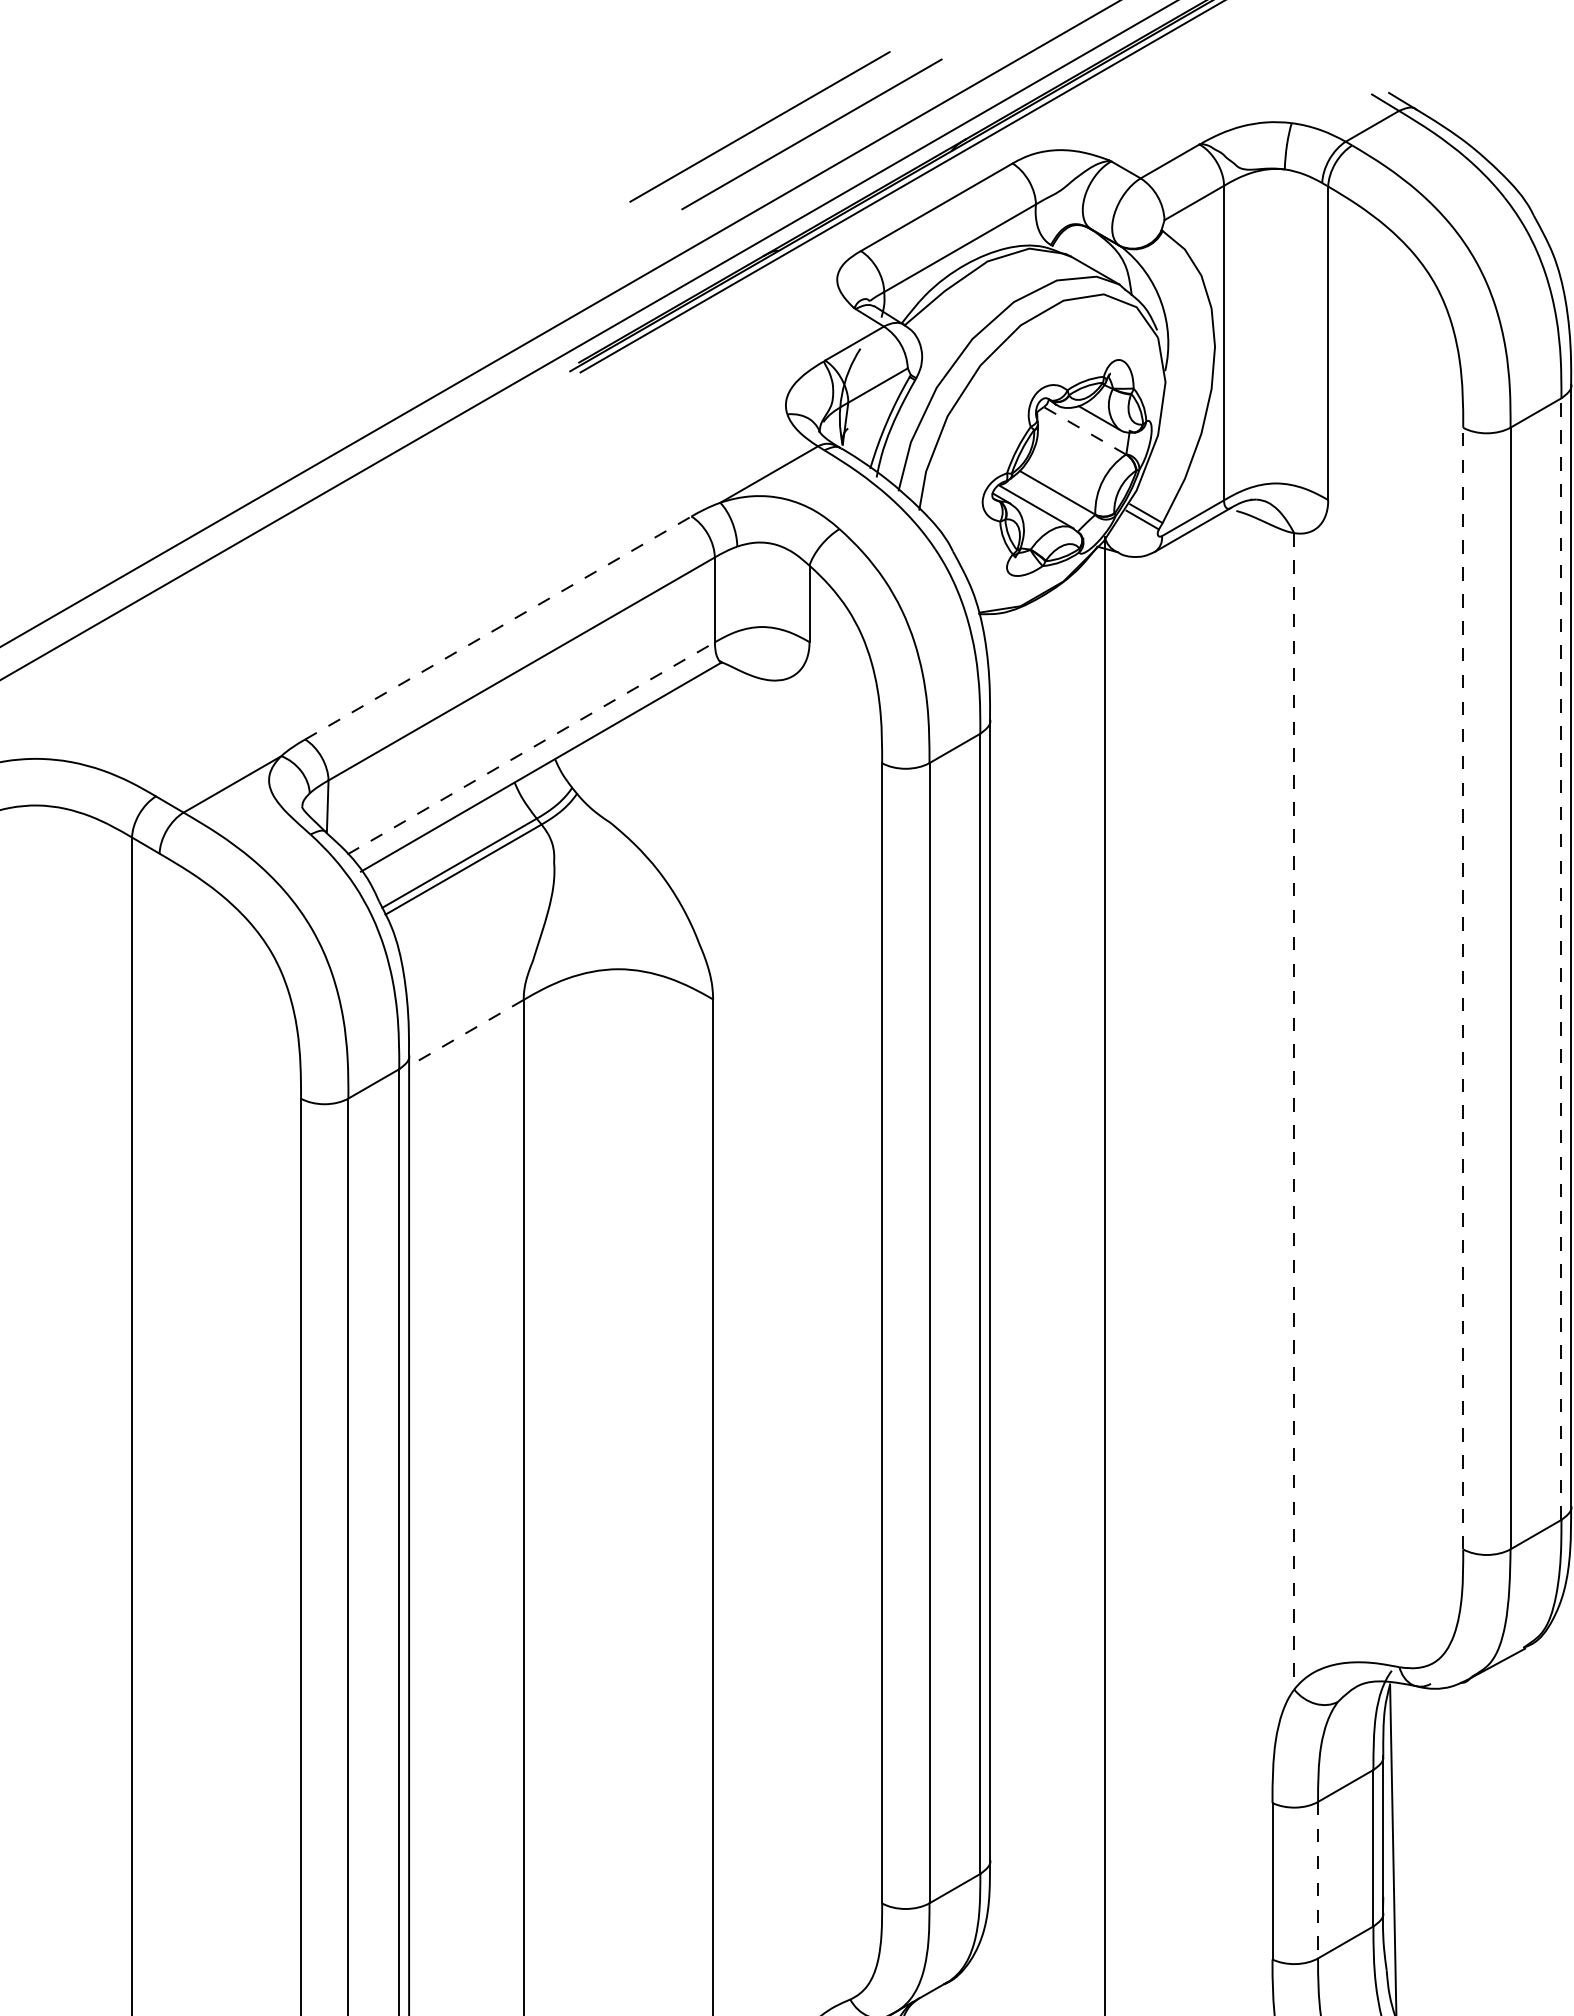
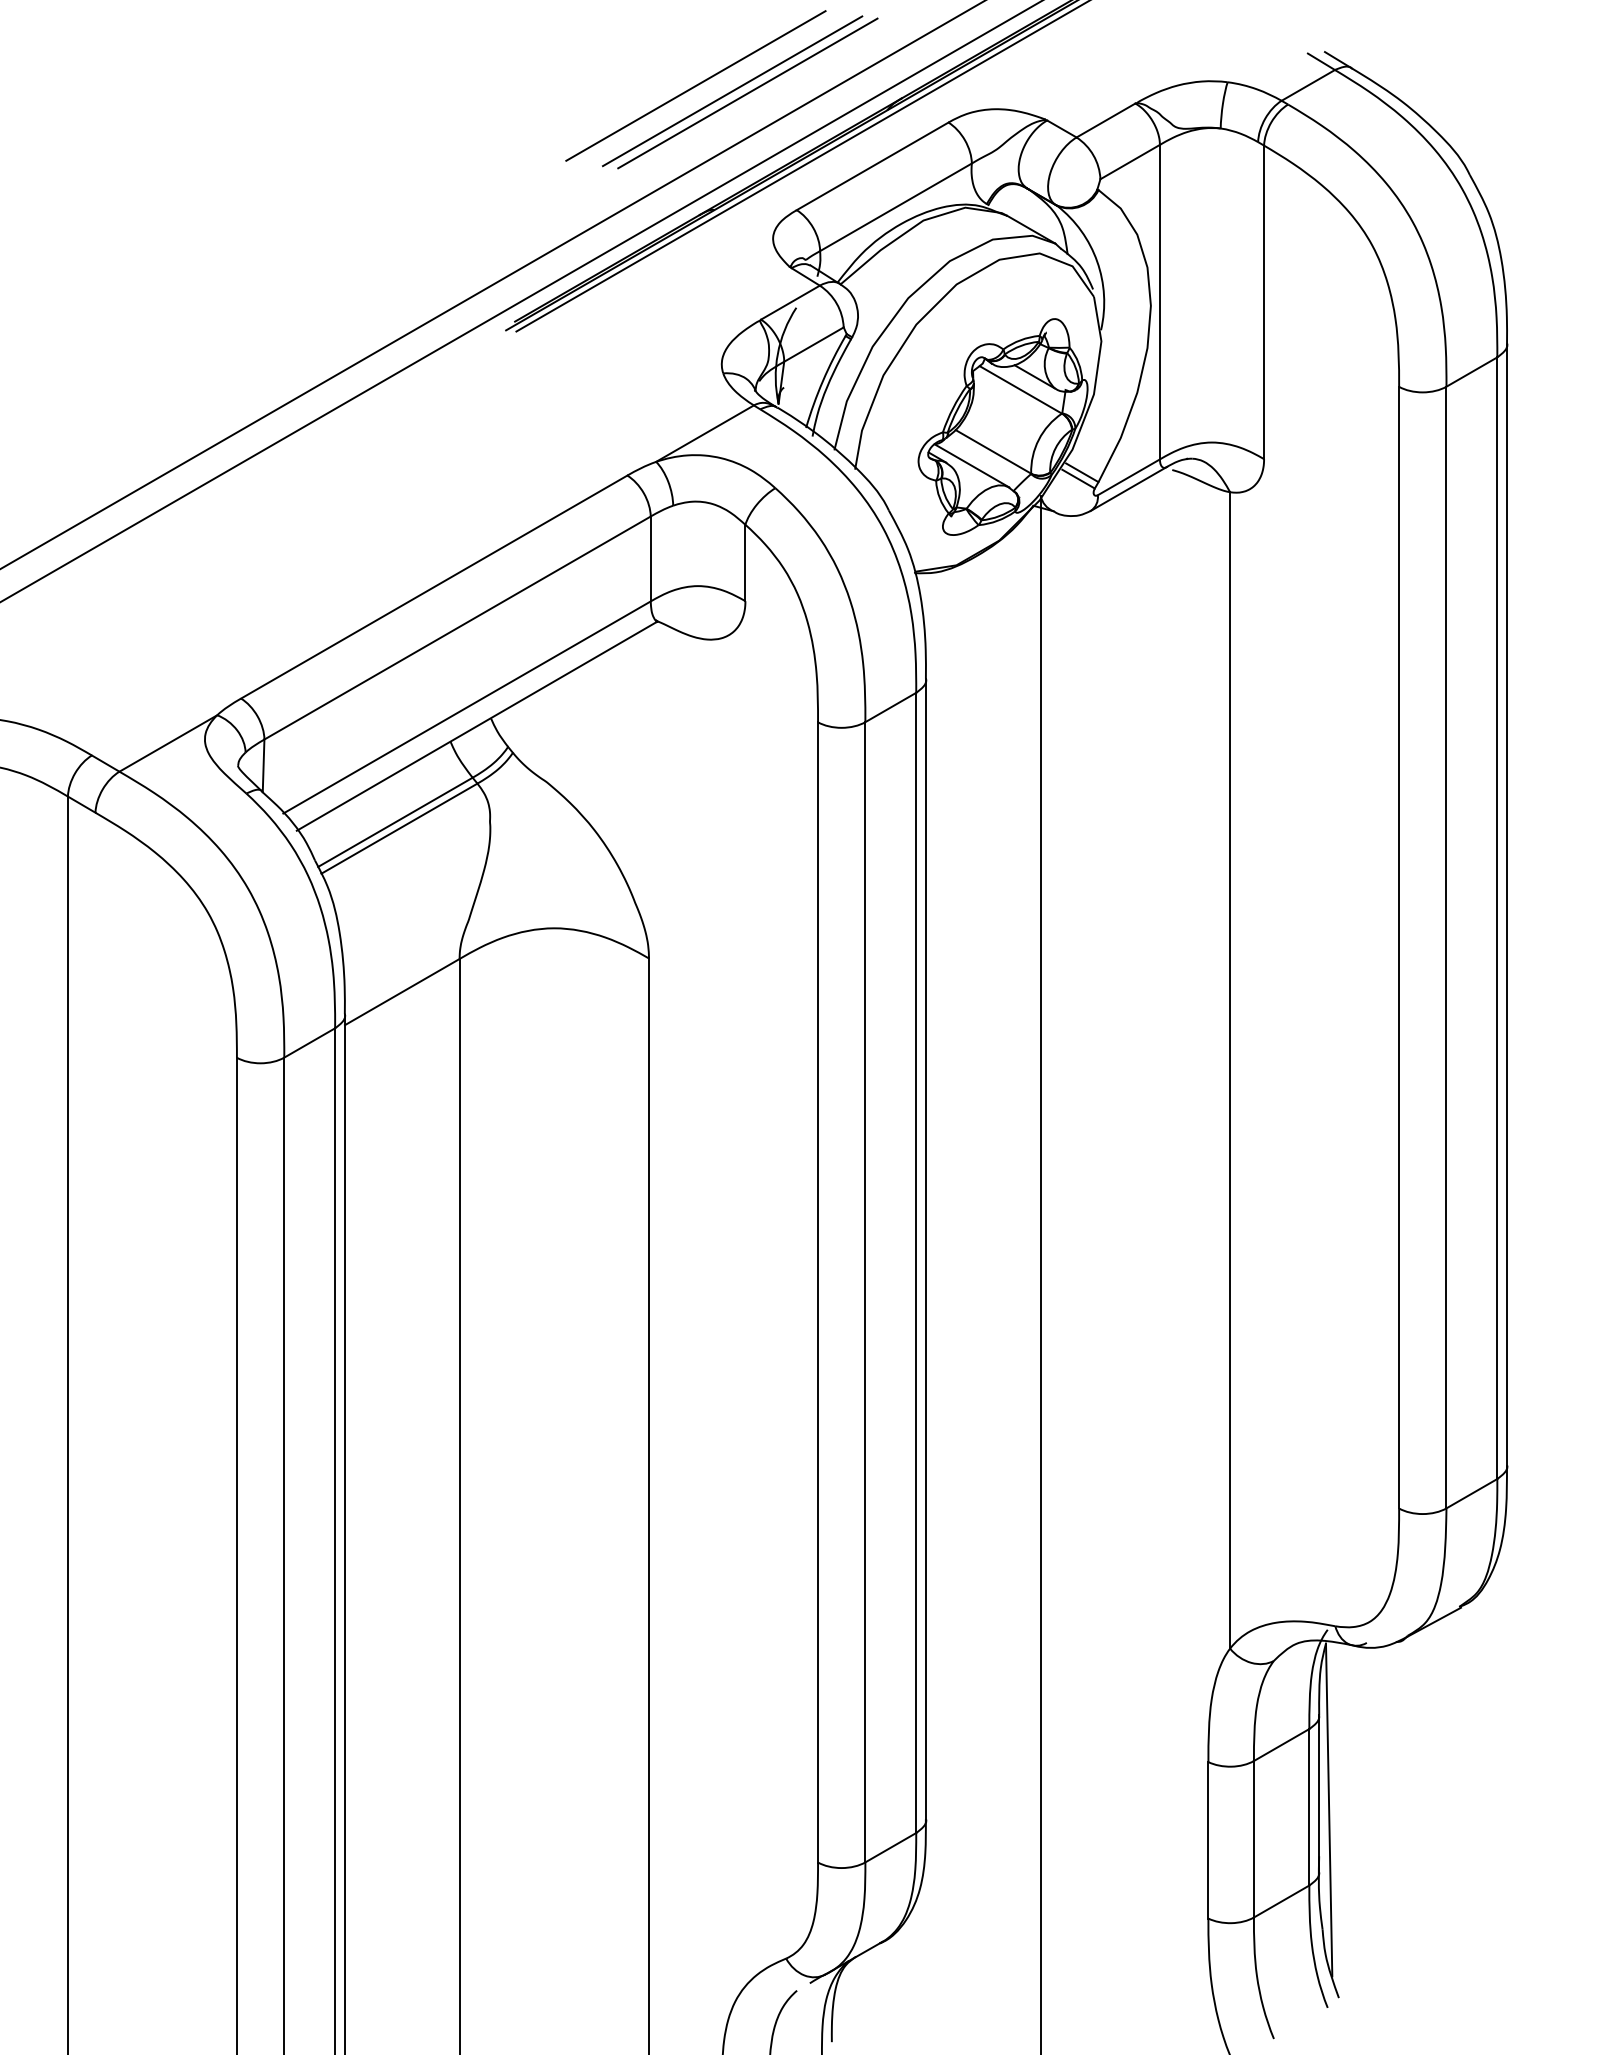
line: (796, 132) -> (732, 91), added
line: (1084, 430) -> (1020, 389), dashed -> solid
line: (498, 627) -> (434, 586), dashed -> solid
line: (531, 748) -> (467, 707), dashed -> solid
line: (1561, 959) -> (1497, 918), dashed -> solid
line: (1463, 988) -> (1399, 947), dashed -> solid
line: (465, 1033) -> (401, 992), dashed -> solid
line: (1294, 1111) -> (1230, 1070), dashed -> solid
line: (1317, 1880) -> (1253, 1839), dashed -> solid

